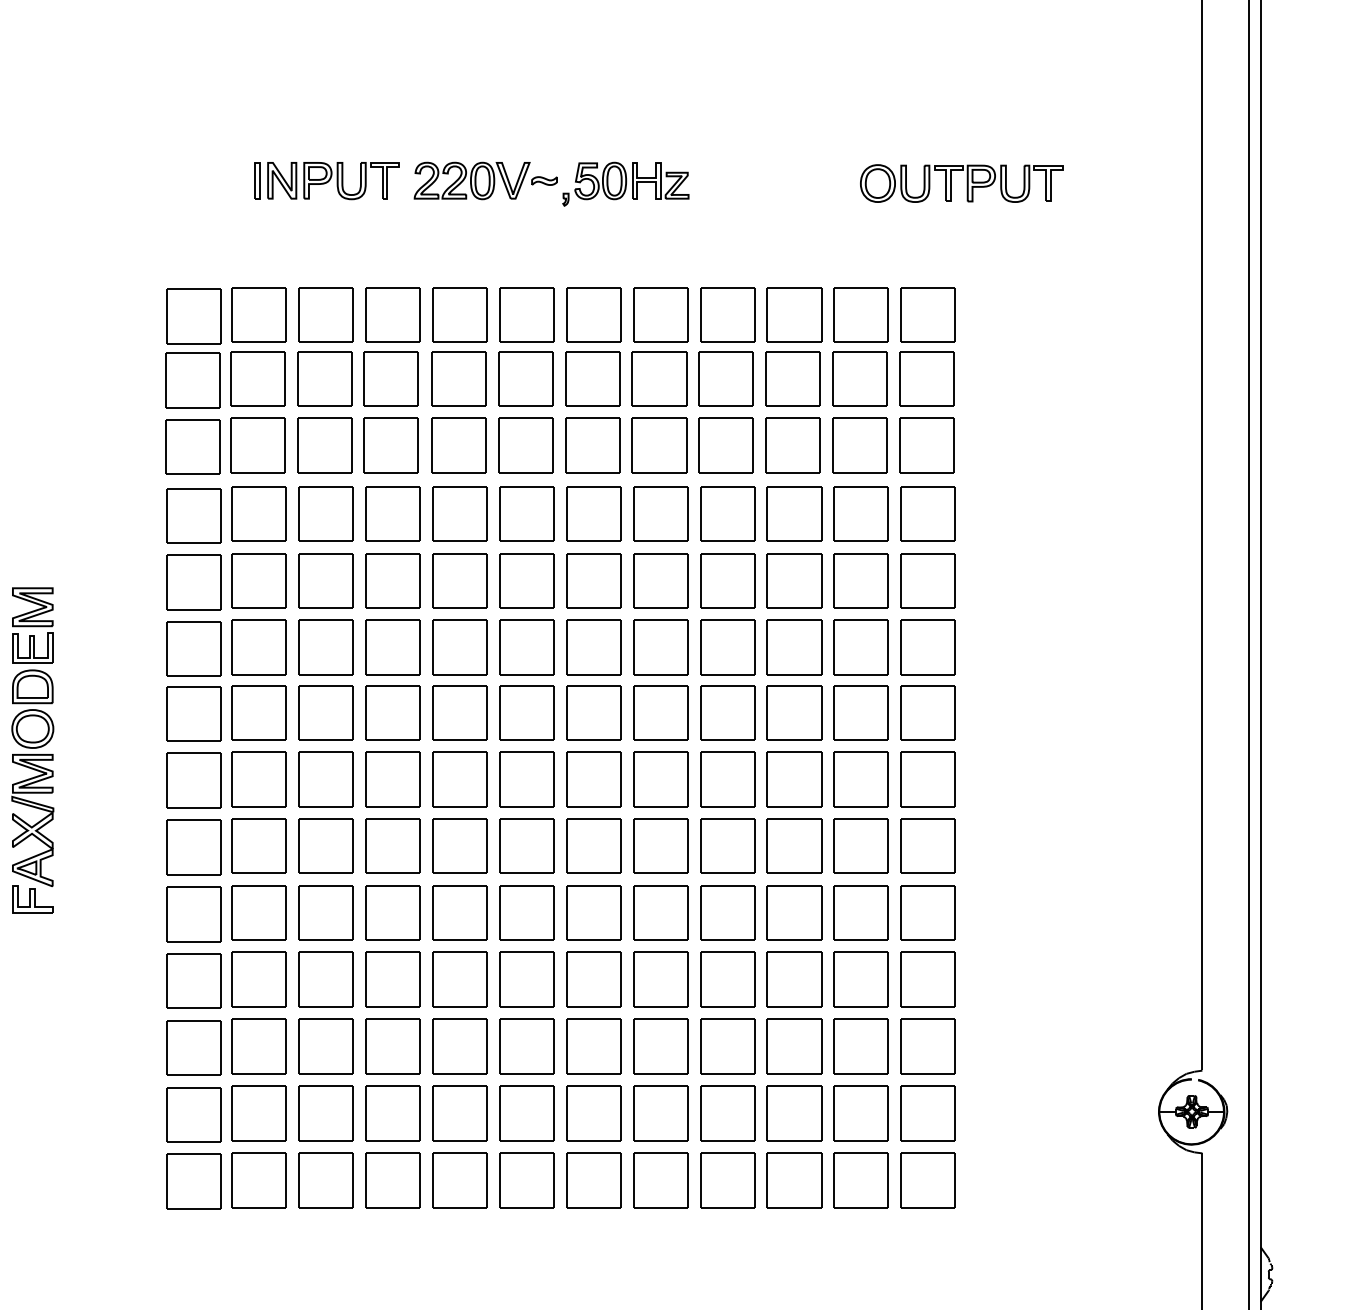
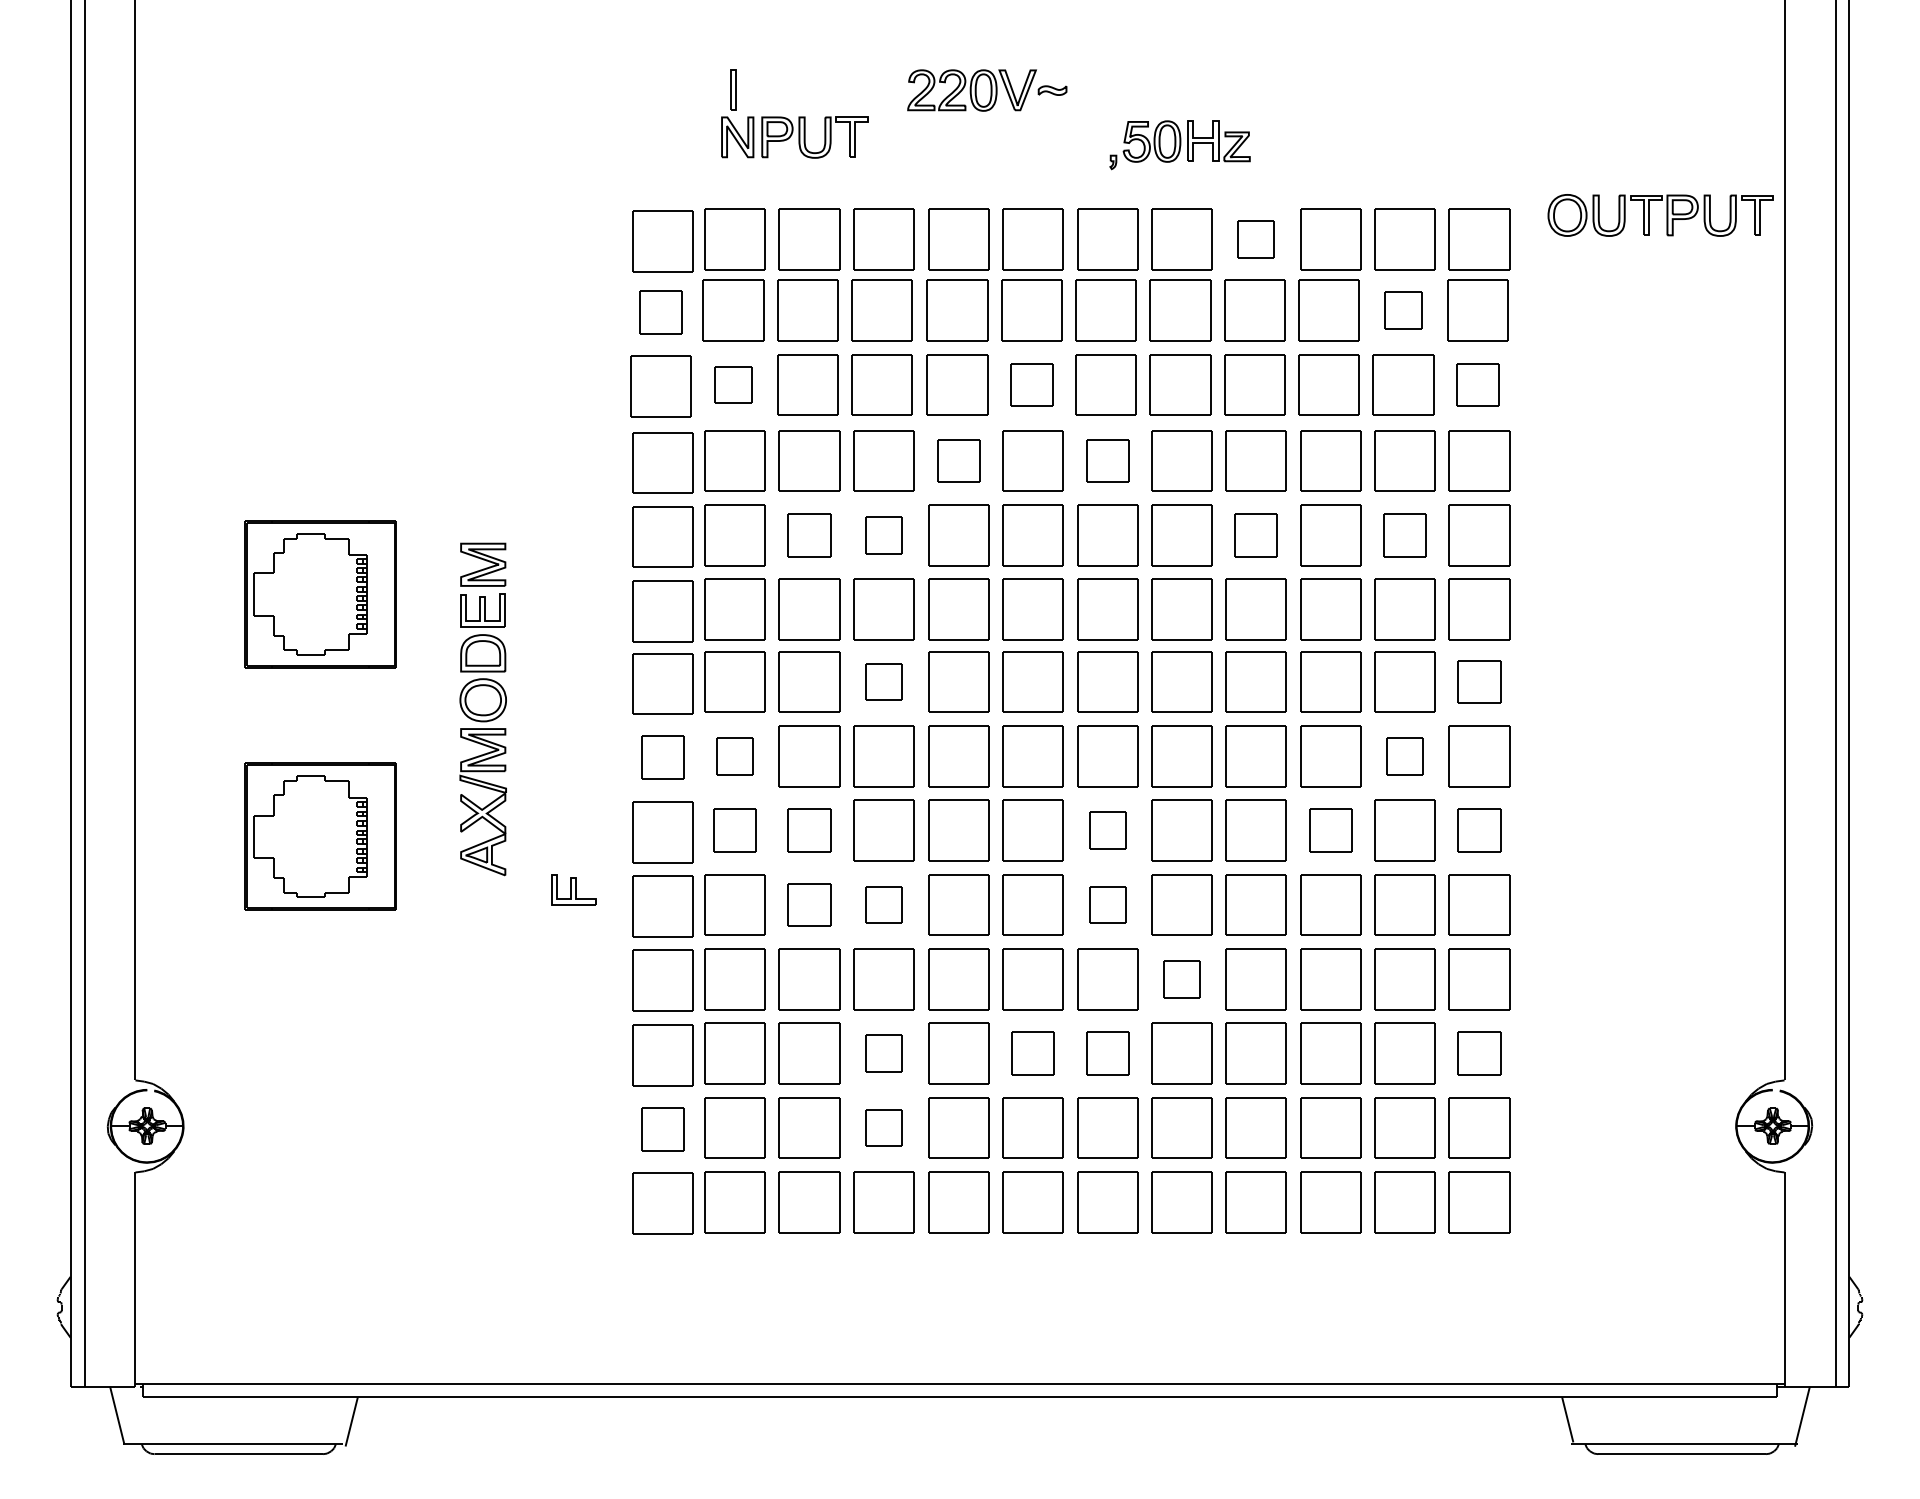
part: (333, 180) -> (794, 137), moved
part: (961, 183) -> (1660, 215), moved
part: (625, 184) -> (1179, 145), moved
part: (726, 314) -> (1255, 239), size x0.6
part: (859, 378) -> (1403, 310), size x0.6
part: (192, 380) -> (660, 312), size x0.7
part: (257, 445) -> (733, 384), size x0.6
part: (525, 445) -> (1031, 384), size x0.7
part: (926, 445) -> (1477, 384), size x0.7
part: (459, 513) -> (958, 460), size x0.7
part: (593, 513) -> (1107, 460), size x0.7
part: (326, 580) -> (809, 535), size x0.7
part: (392, 580) -> (883, 535), size x0.6
part: (726, 580) -> (1255, 535), size x0.7
part: (860, 580) -> (1404, 535), size x0.7
part: (392, 712) -> (883, 681), size x0.6
part: (928, 712) -> (1479, 681), size x0.7
part: (258, 779) -> (734, 756), size x0.6
part: (860, 779) -> (1404, 756), size x0.6
part: (193, 780) -> (662, 757), size x0.7
part: (258, 846) -> (734, 830), size x0.7
part: (326, 846) -> (809, 830), size x0.7
part: (593, 846) -> (1107, 830), size x0.6
part: (794, 846) -> (1330, 830), size x0.7
part: (928, 846) -> (1479, 830), size x0.7
part: (32, 899) -> (573, 889), moved
part: (326, 912) -> (809, 904), size x0.7
part: (392, 912) -> (883, 904), size x0.6
part: (593, 912) -> (1107, 904), size x0.6
part: (660, 979) -> (1181, 979), size x0.6
part: (392, 1046) -> (883, 1053), size x0.6
part: (526, 1046) -> (1032, 1053), size x0.7
part: (593, 1046) -> (1107, 1053), size x0.7
part: (928, 1046) -> (1479, 1053), size x0.7
part: (392, 1112) -> (883, 1127), size x0.6
part: (193, 1114) -> (662, 1129), size x0.7

